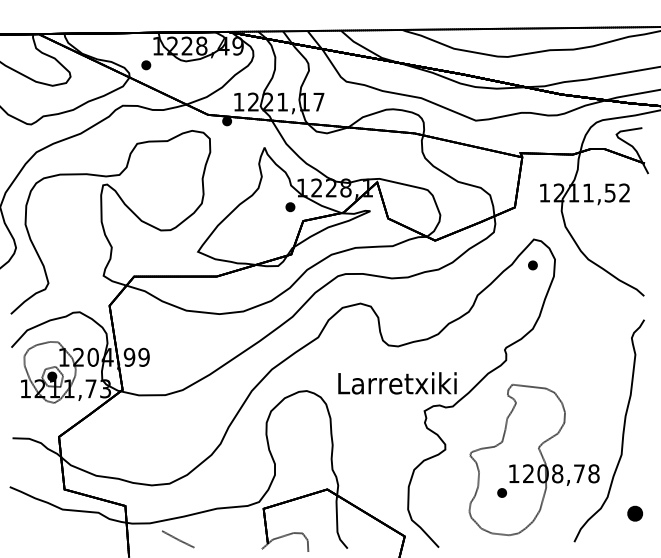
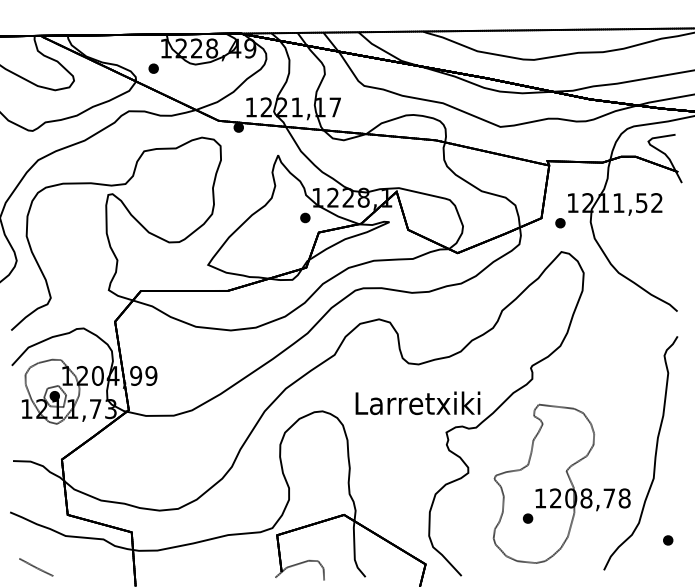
part: (532, 265) -> (560, 223), moved
part: (635, 513) -> (668, 540), size x0.62
line: (178, 539) -> (36, 567), moved

